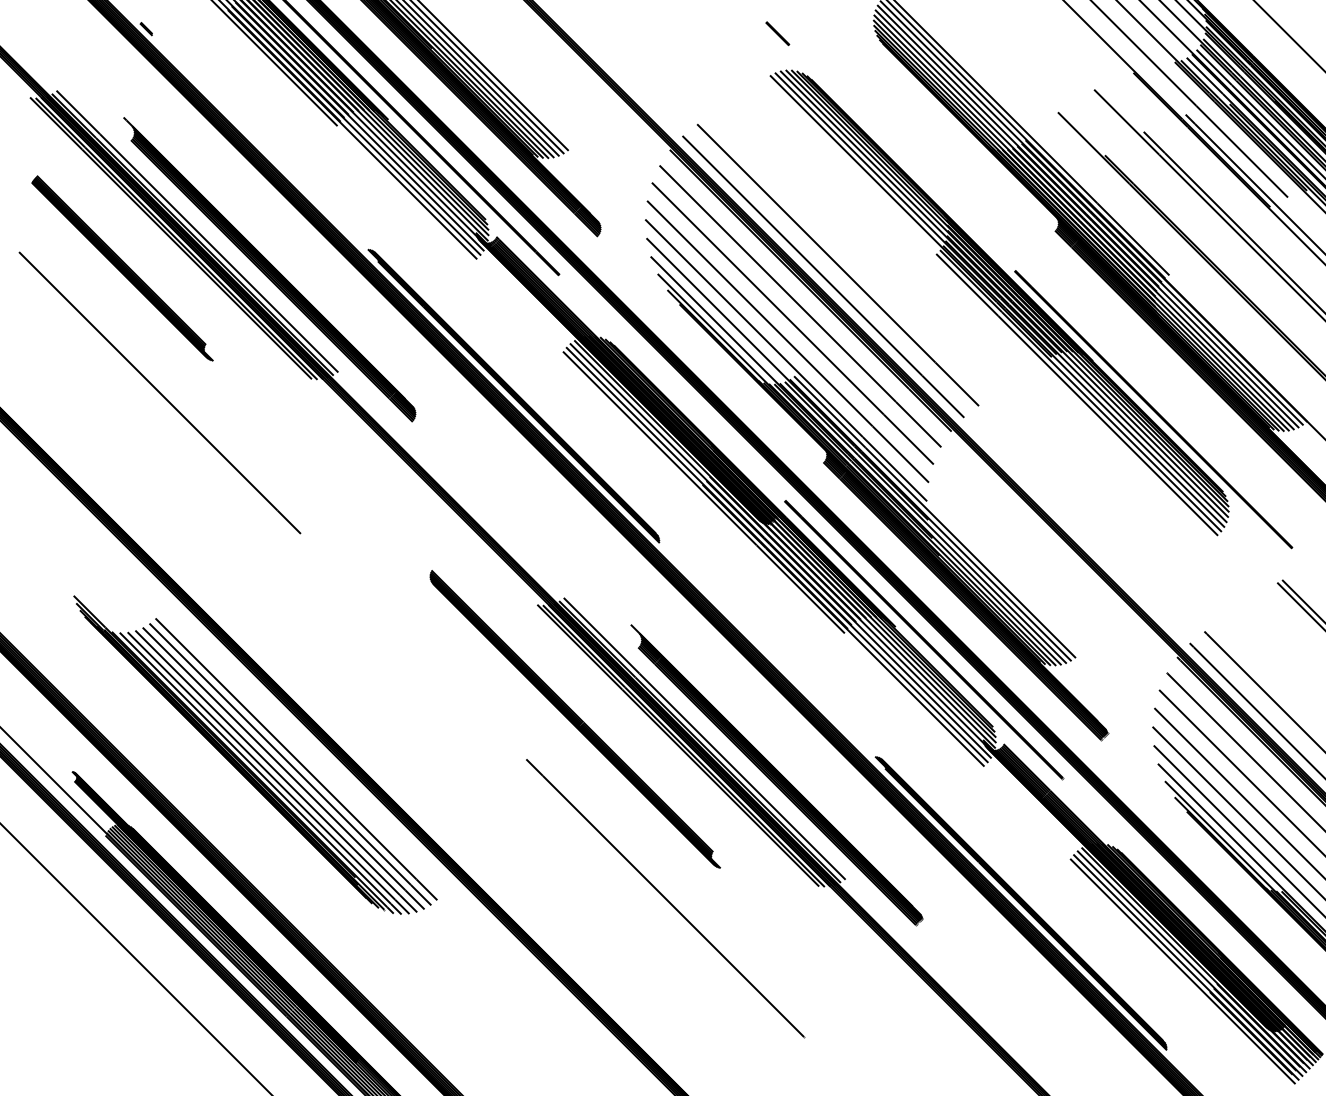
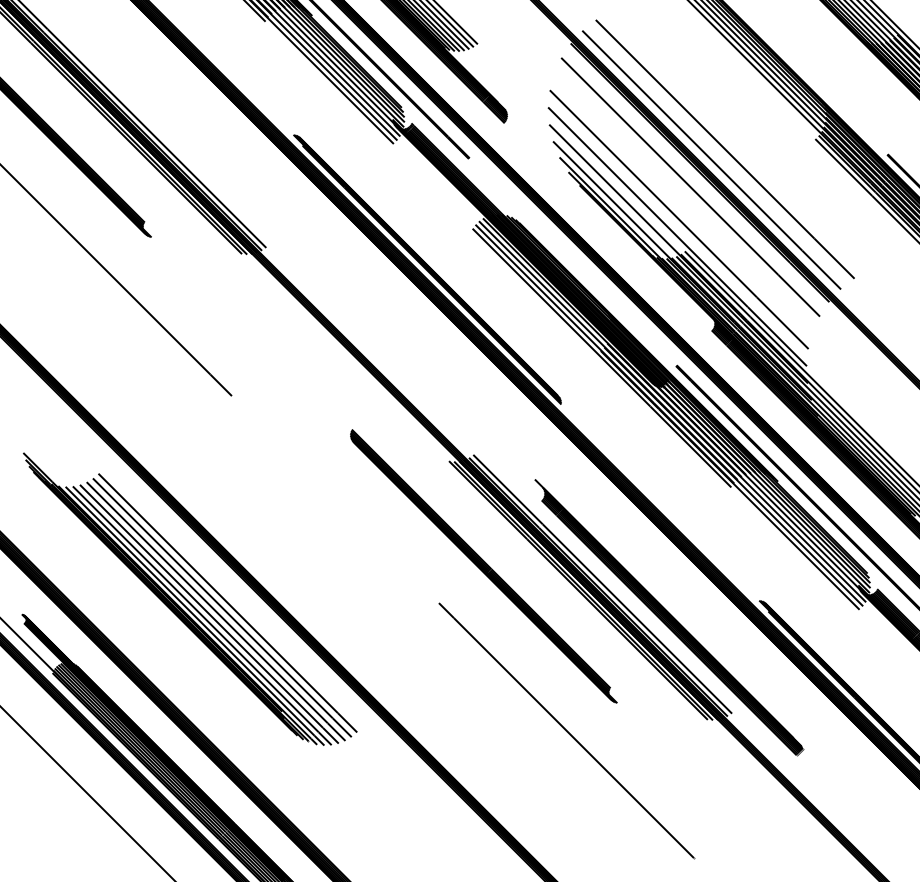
part: (269, 269) -> (203, 153), removed
line: (792, 323) -> (683, 202), removed

